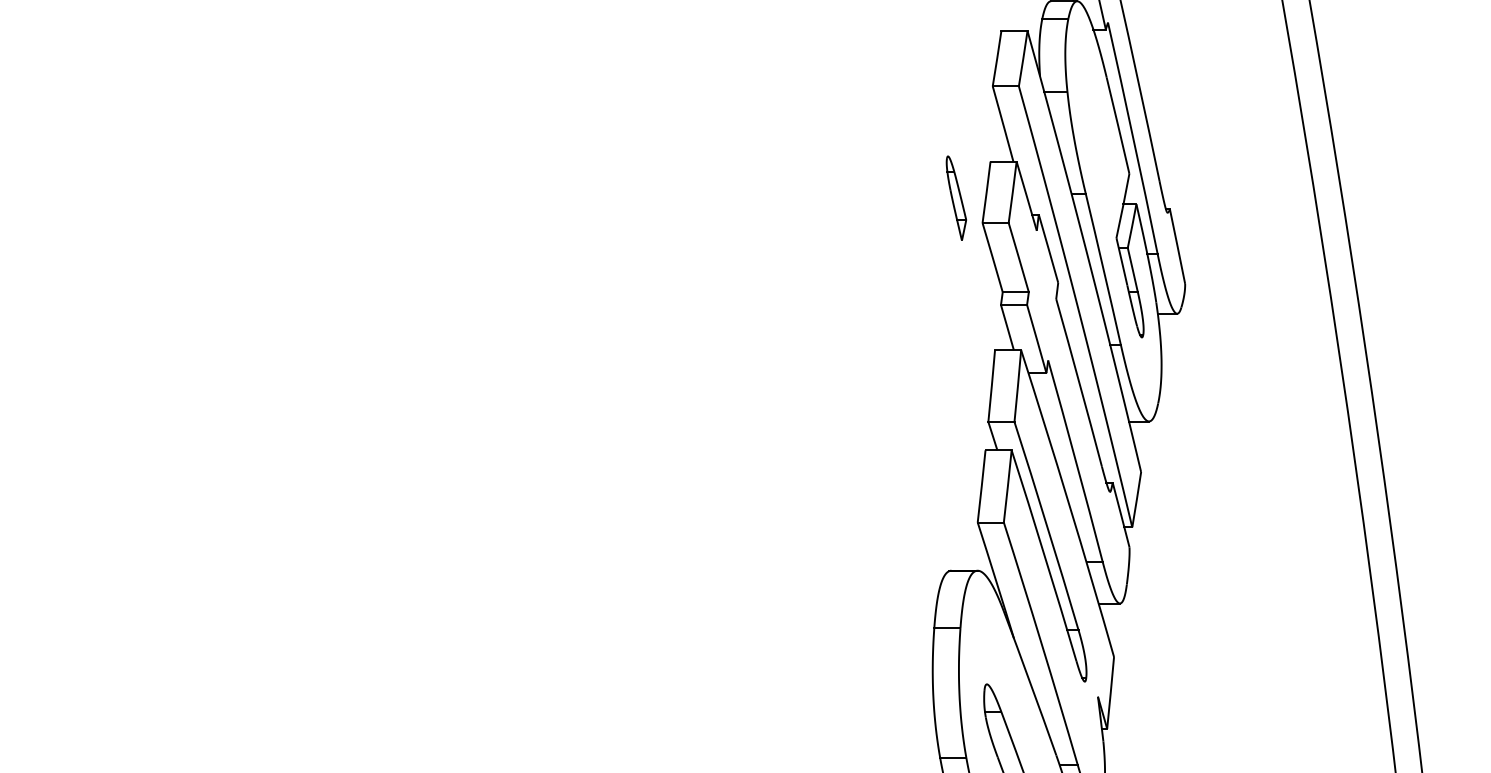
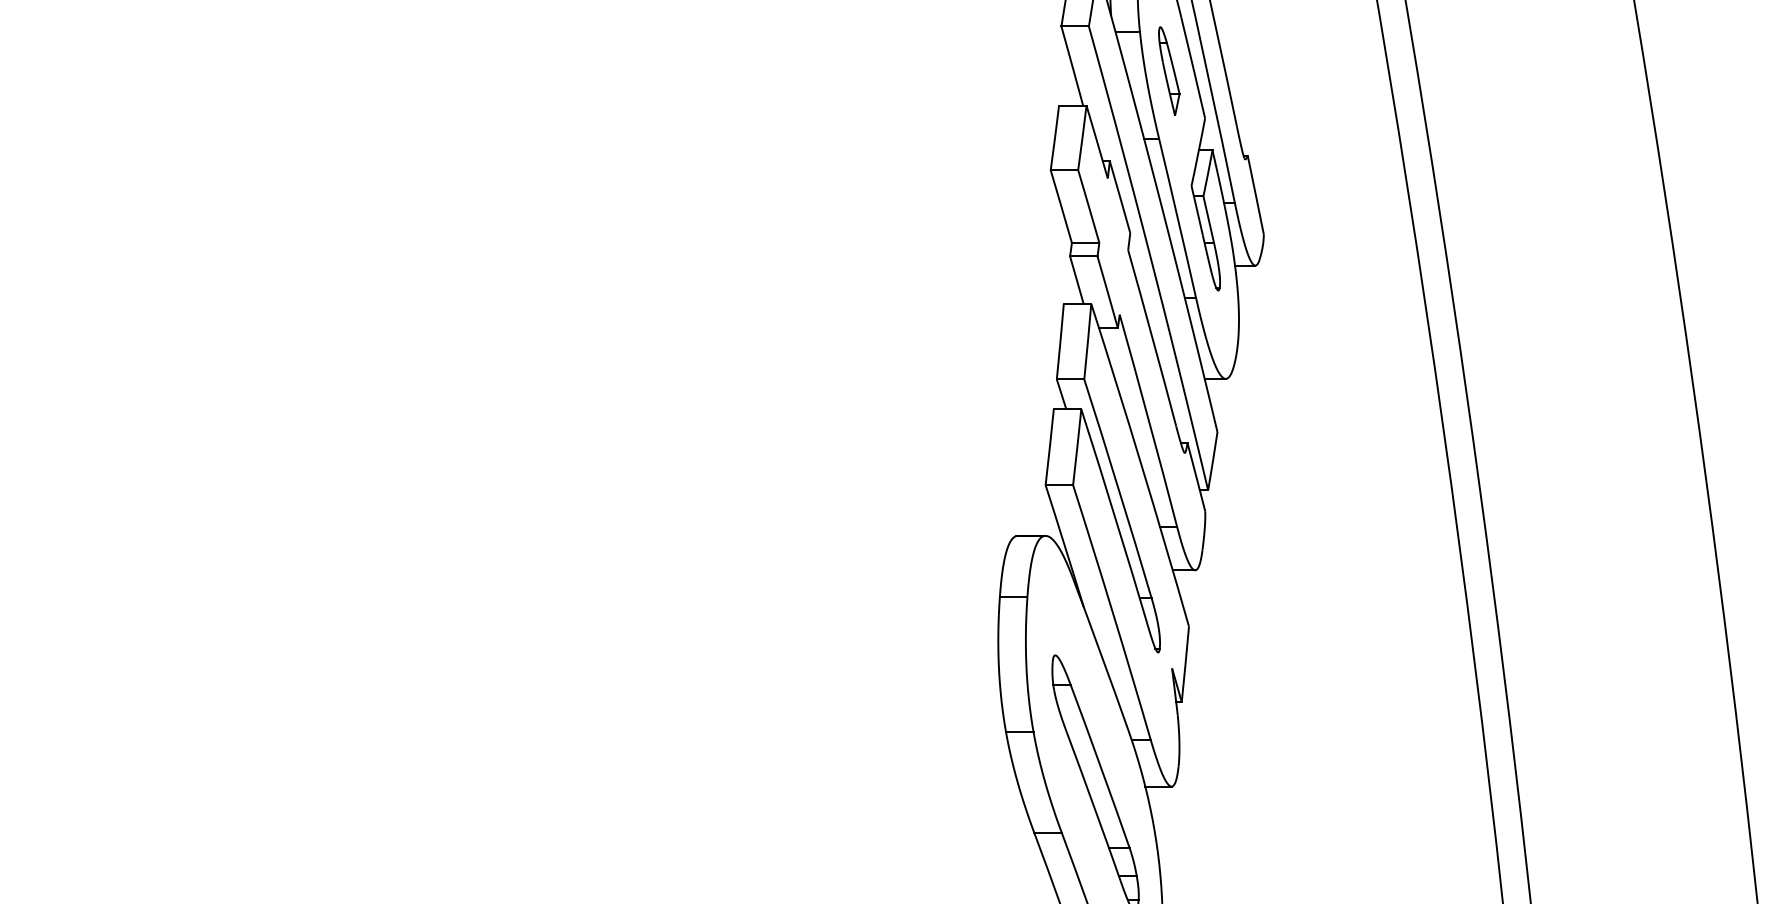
part: (956, 197) -> (1169, 70), moved

